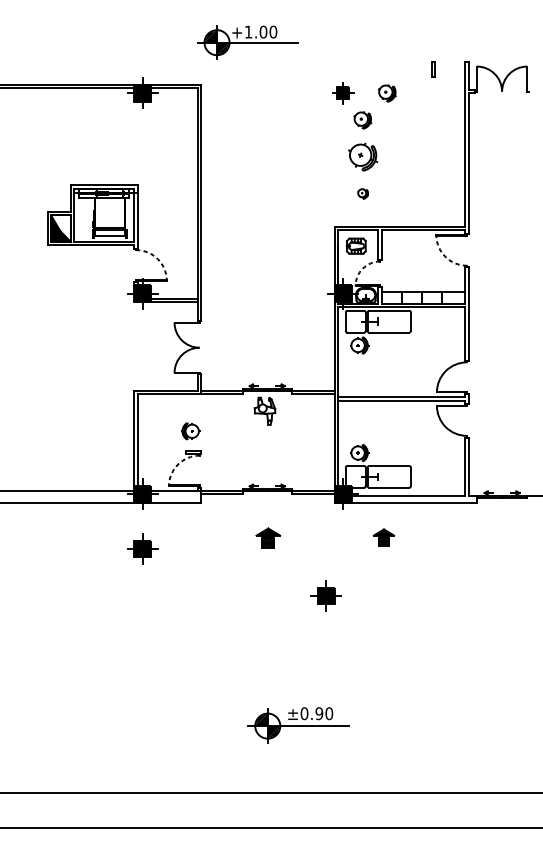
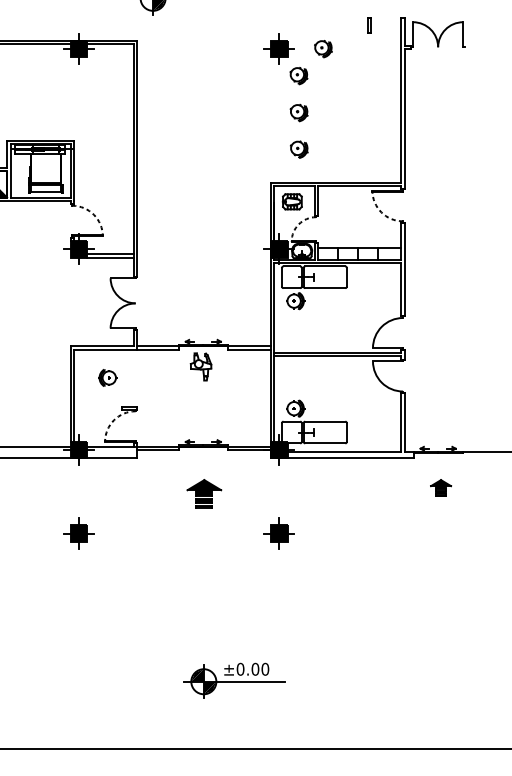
part: (342, 92) -> (278, 48), size x1.43
part: (362, 157) -> (298, 113), size x0.62
part: (362, 193) -> (298, 149), size x1.67
part: (190, 431) -> (107, 378), moved
part: (268, 537) -> (204, 493), size x1.43
part: (383, 537) -> (440, 488), moved
part: (142, 548) -> (78, 533), moved
part: (325, 595) -> (278, 533), moved
text: (319, 713) -> (255, 669), ±0.90 -> ±0.00

